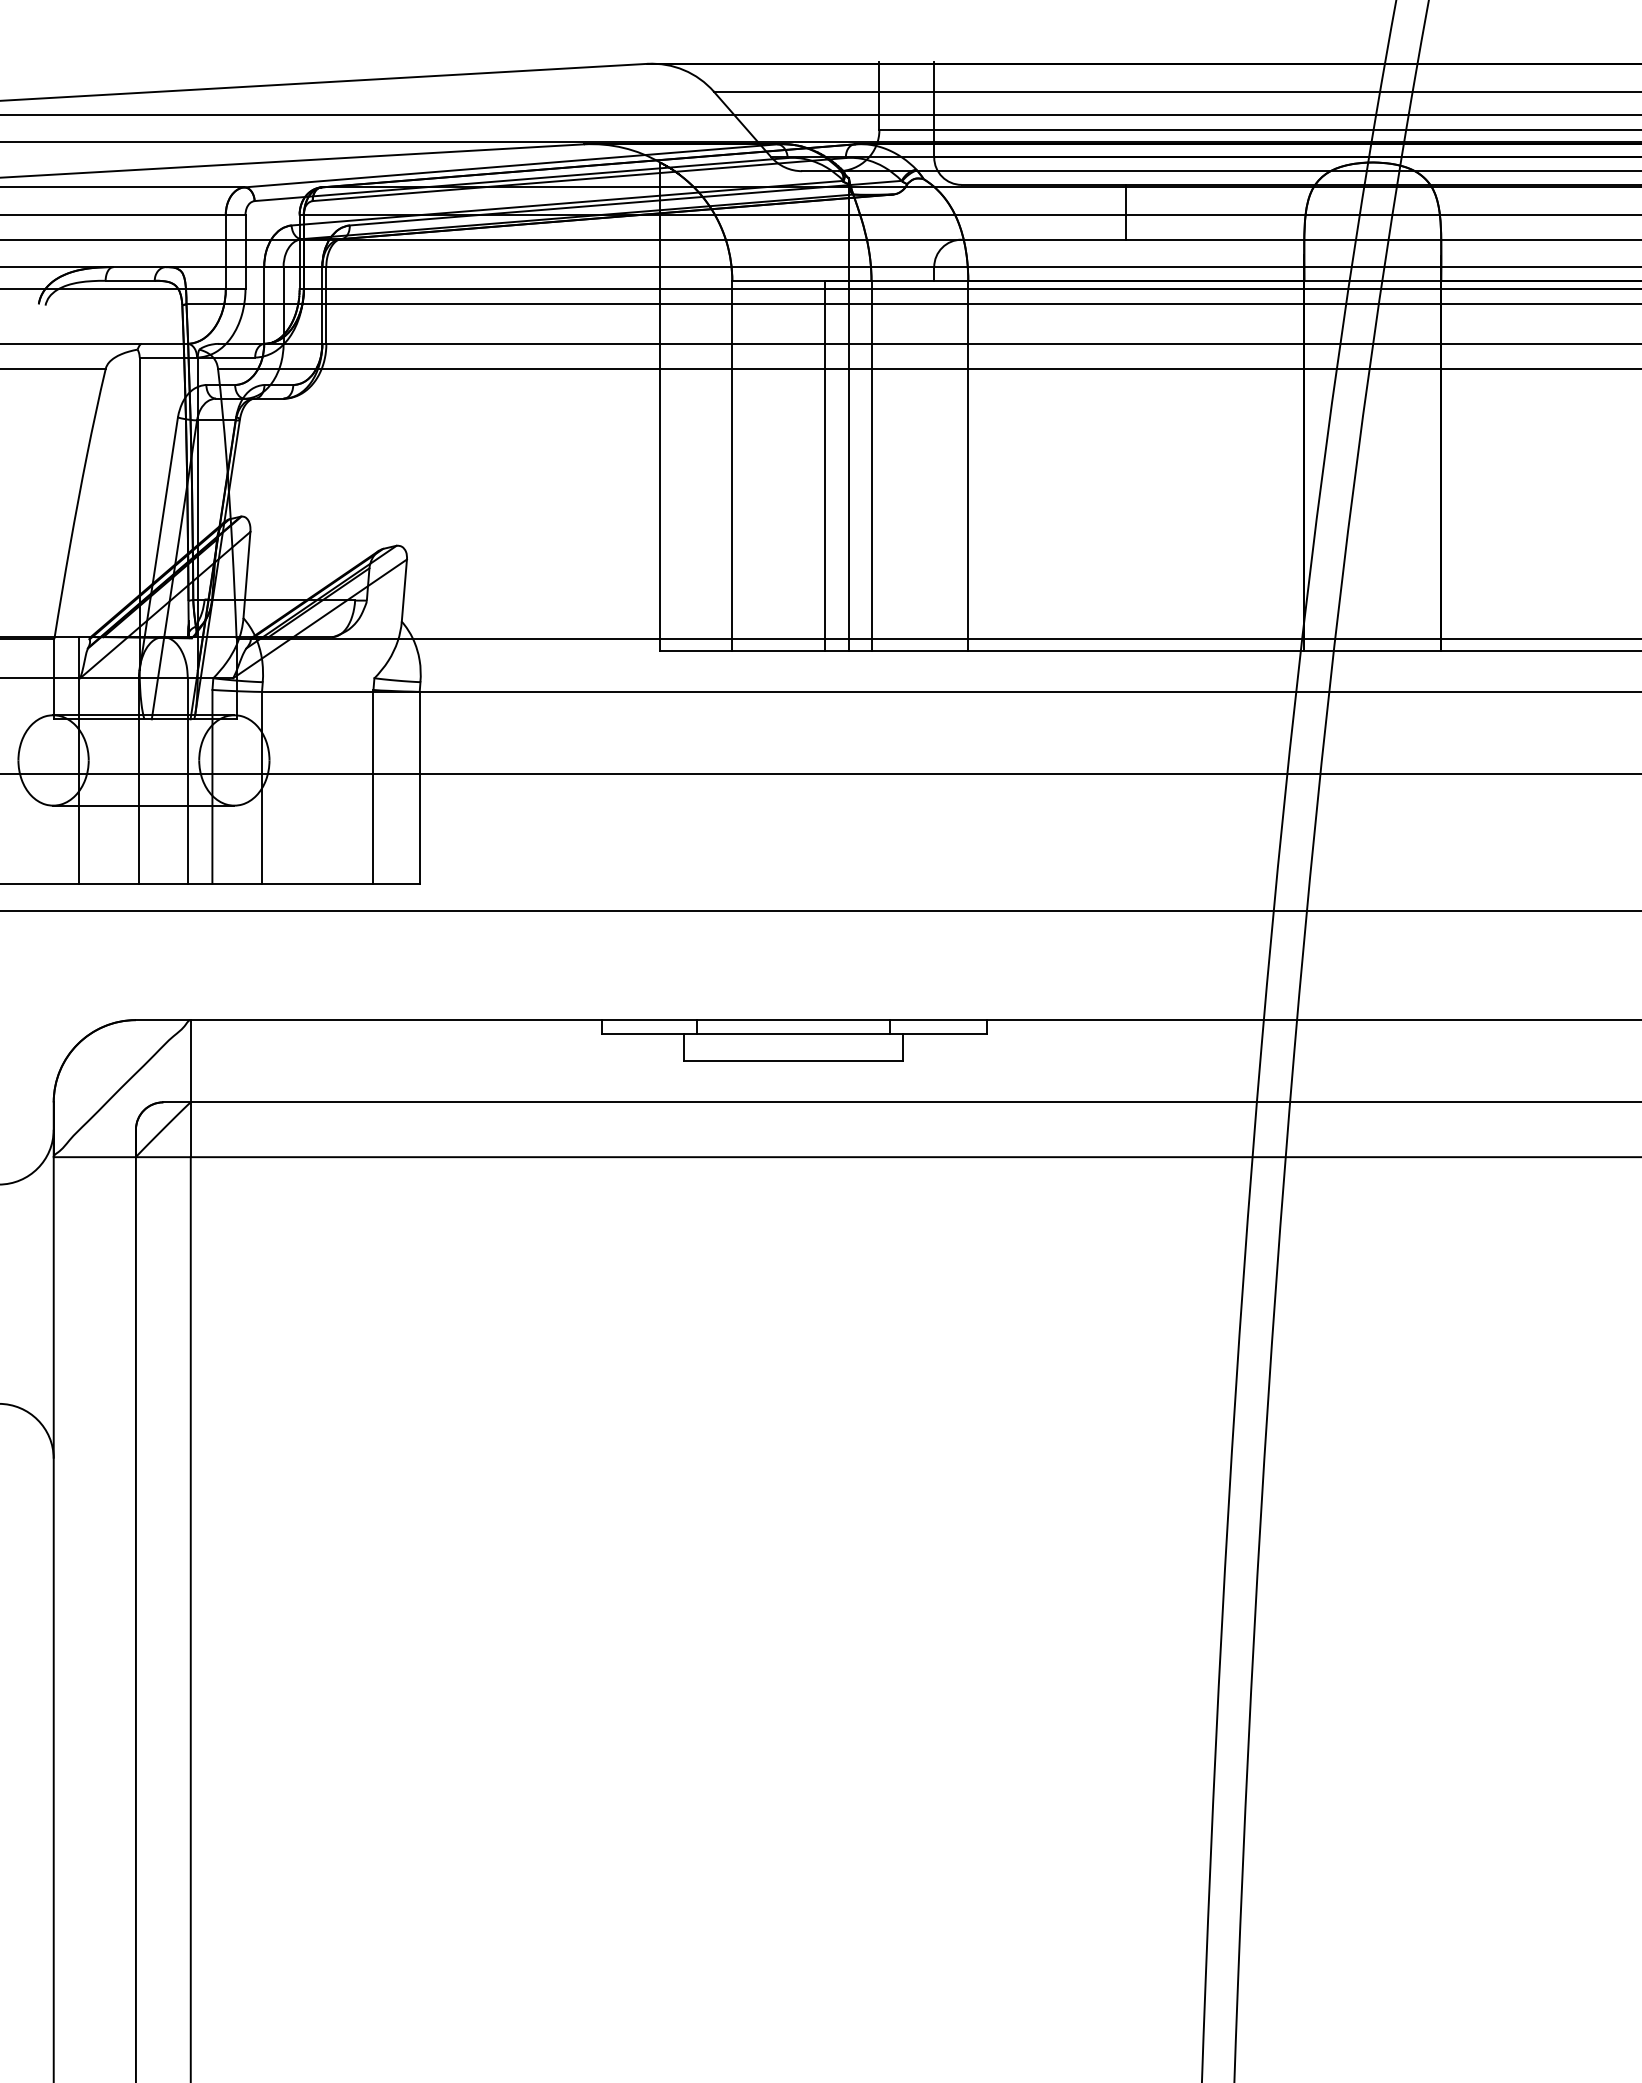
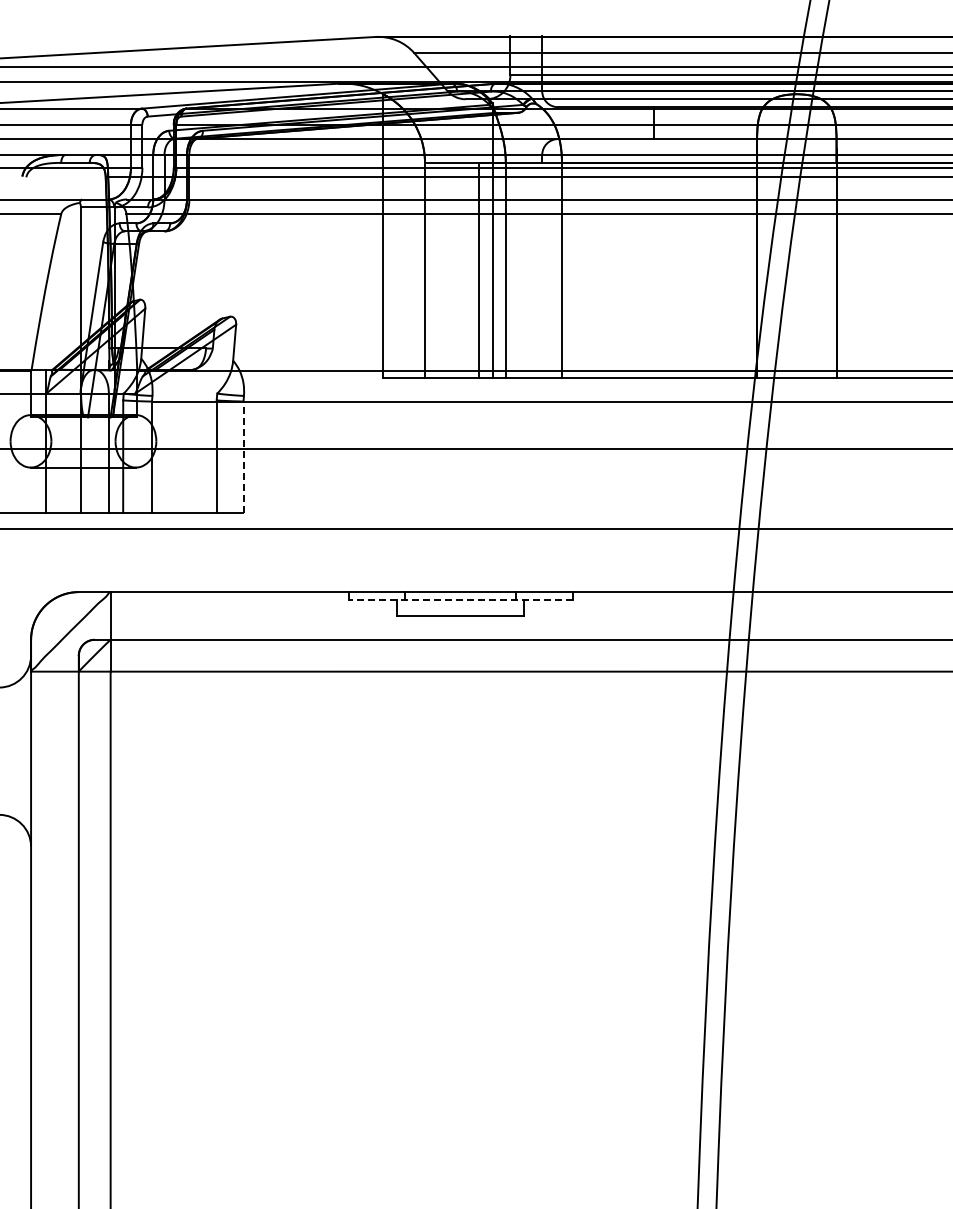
line: (419, 788) -> (243, 457), solid -> dashed
line: (795, 1034) -> (461, 600), solid -> dashed

